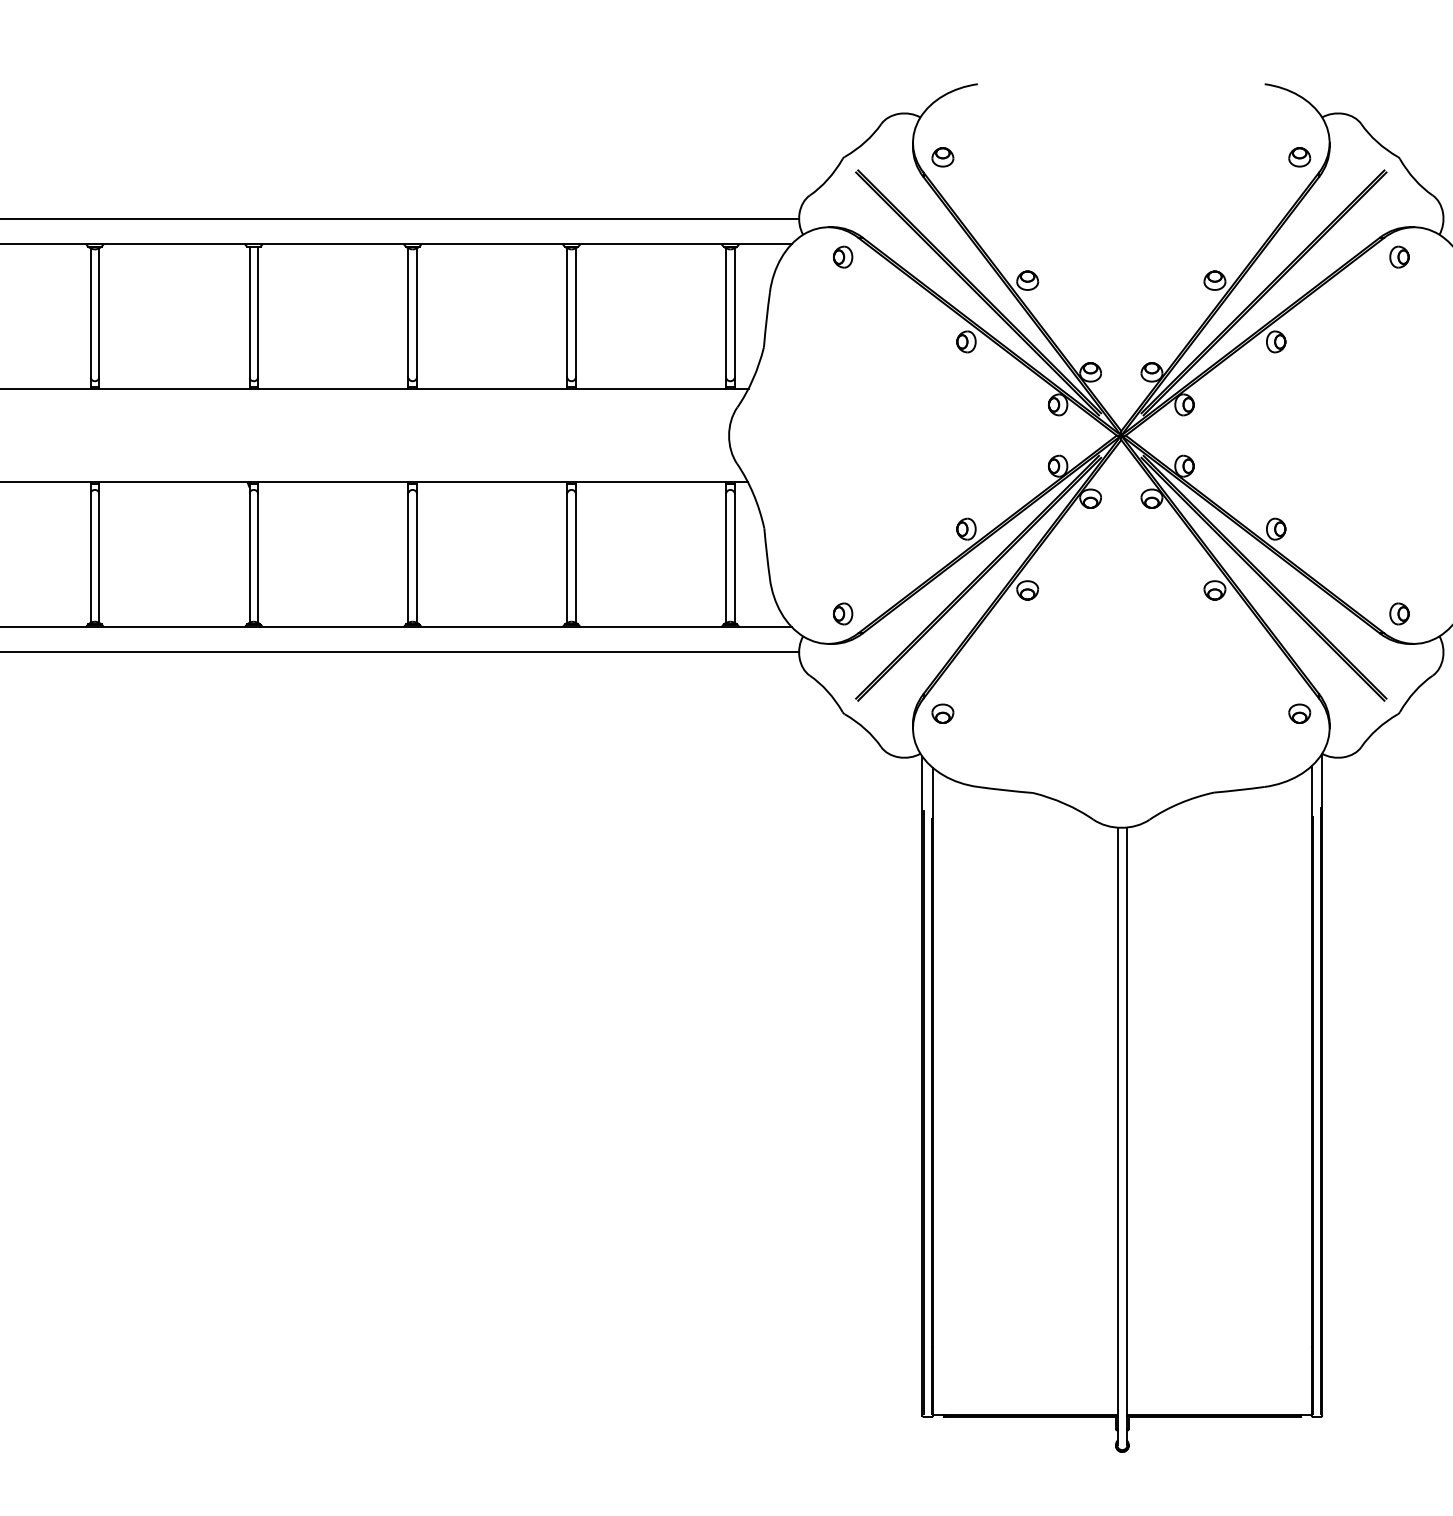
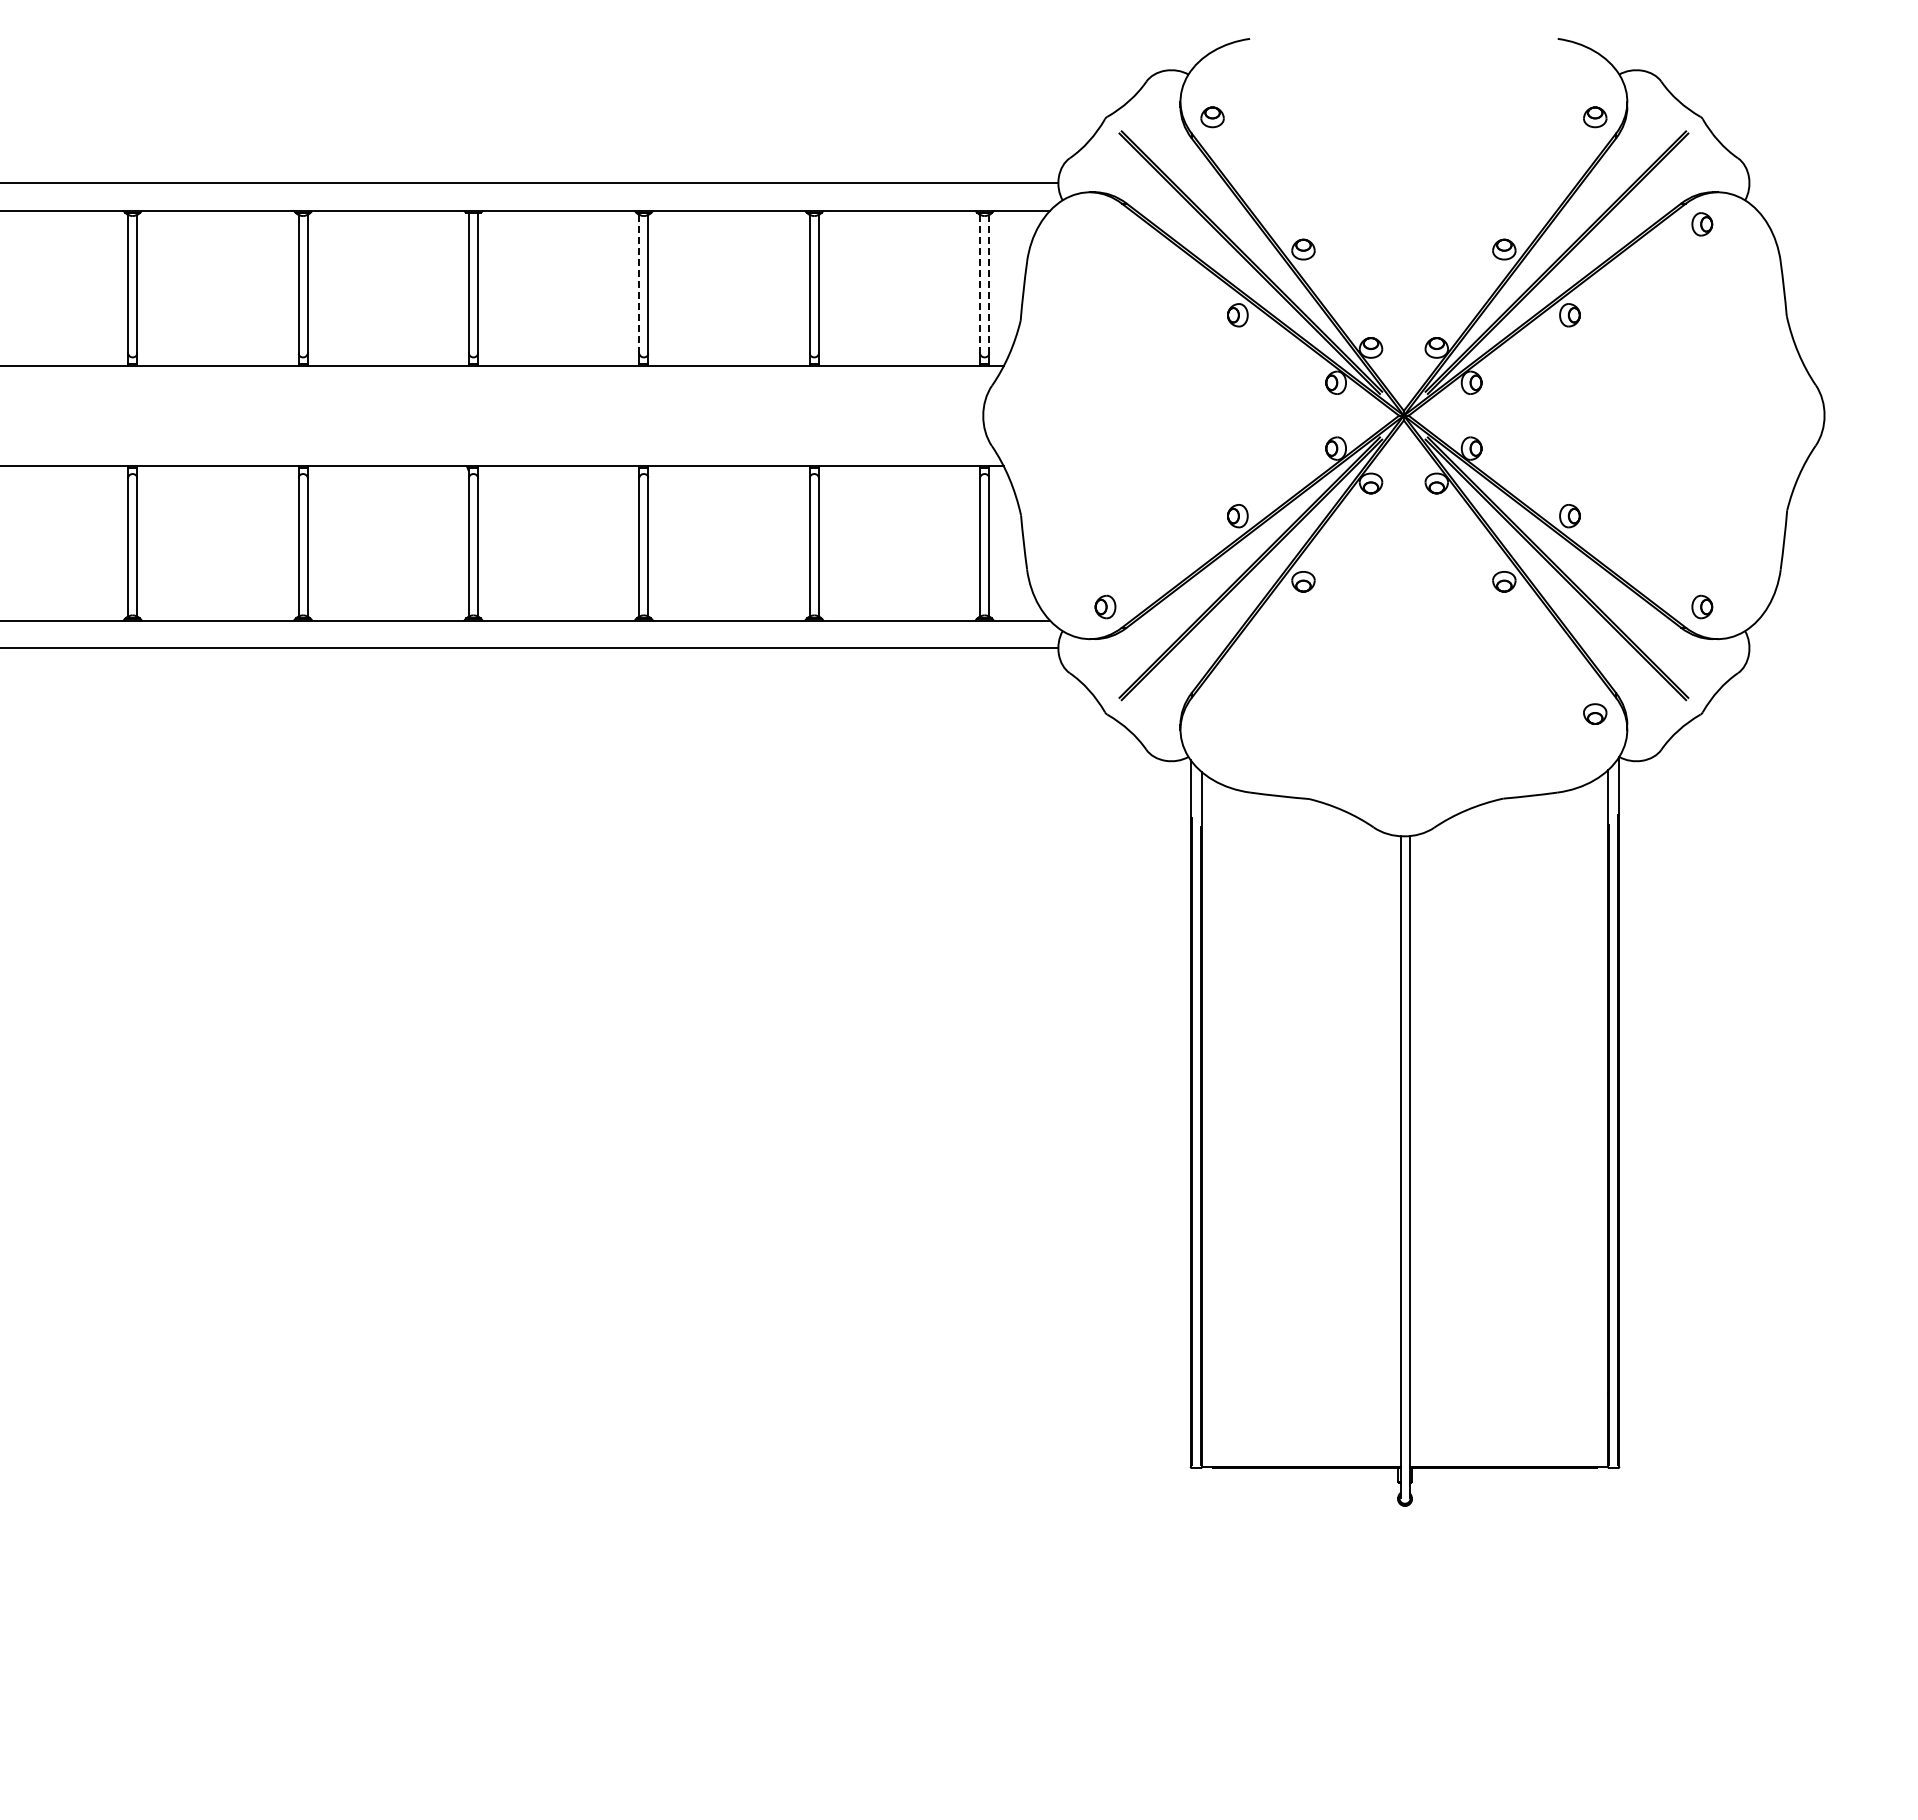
part: (843, 257) -> (1105, 224), removed
line: (408, 313) -> (639, 284), solid -> dashed
line: (726, 313) -> (980, 284), solid -> dashed
line: (734, 313) -> (989, 284), solid -> dashed
part: (942, 713) -> (1212, 713), removed

